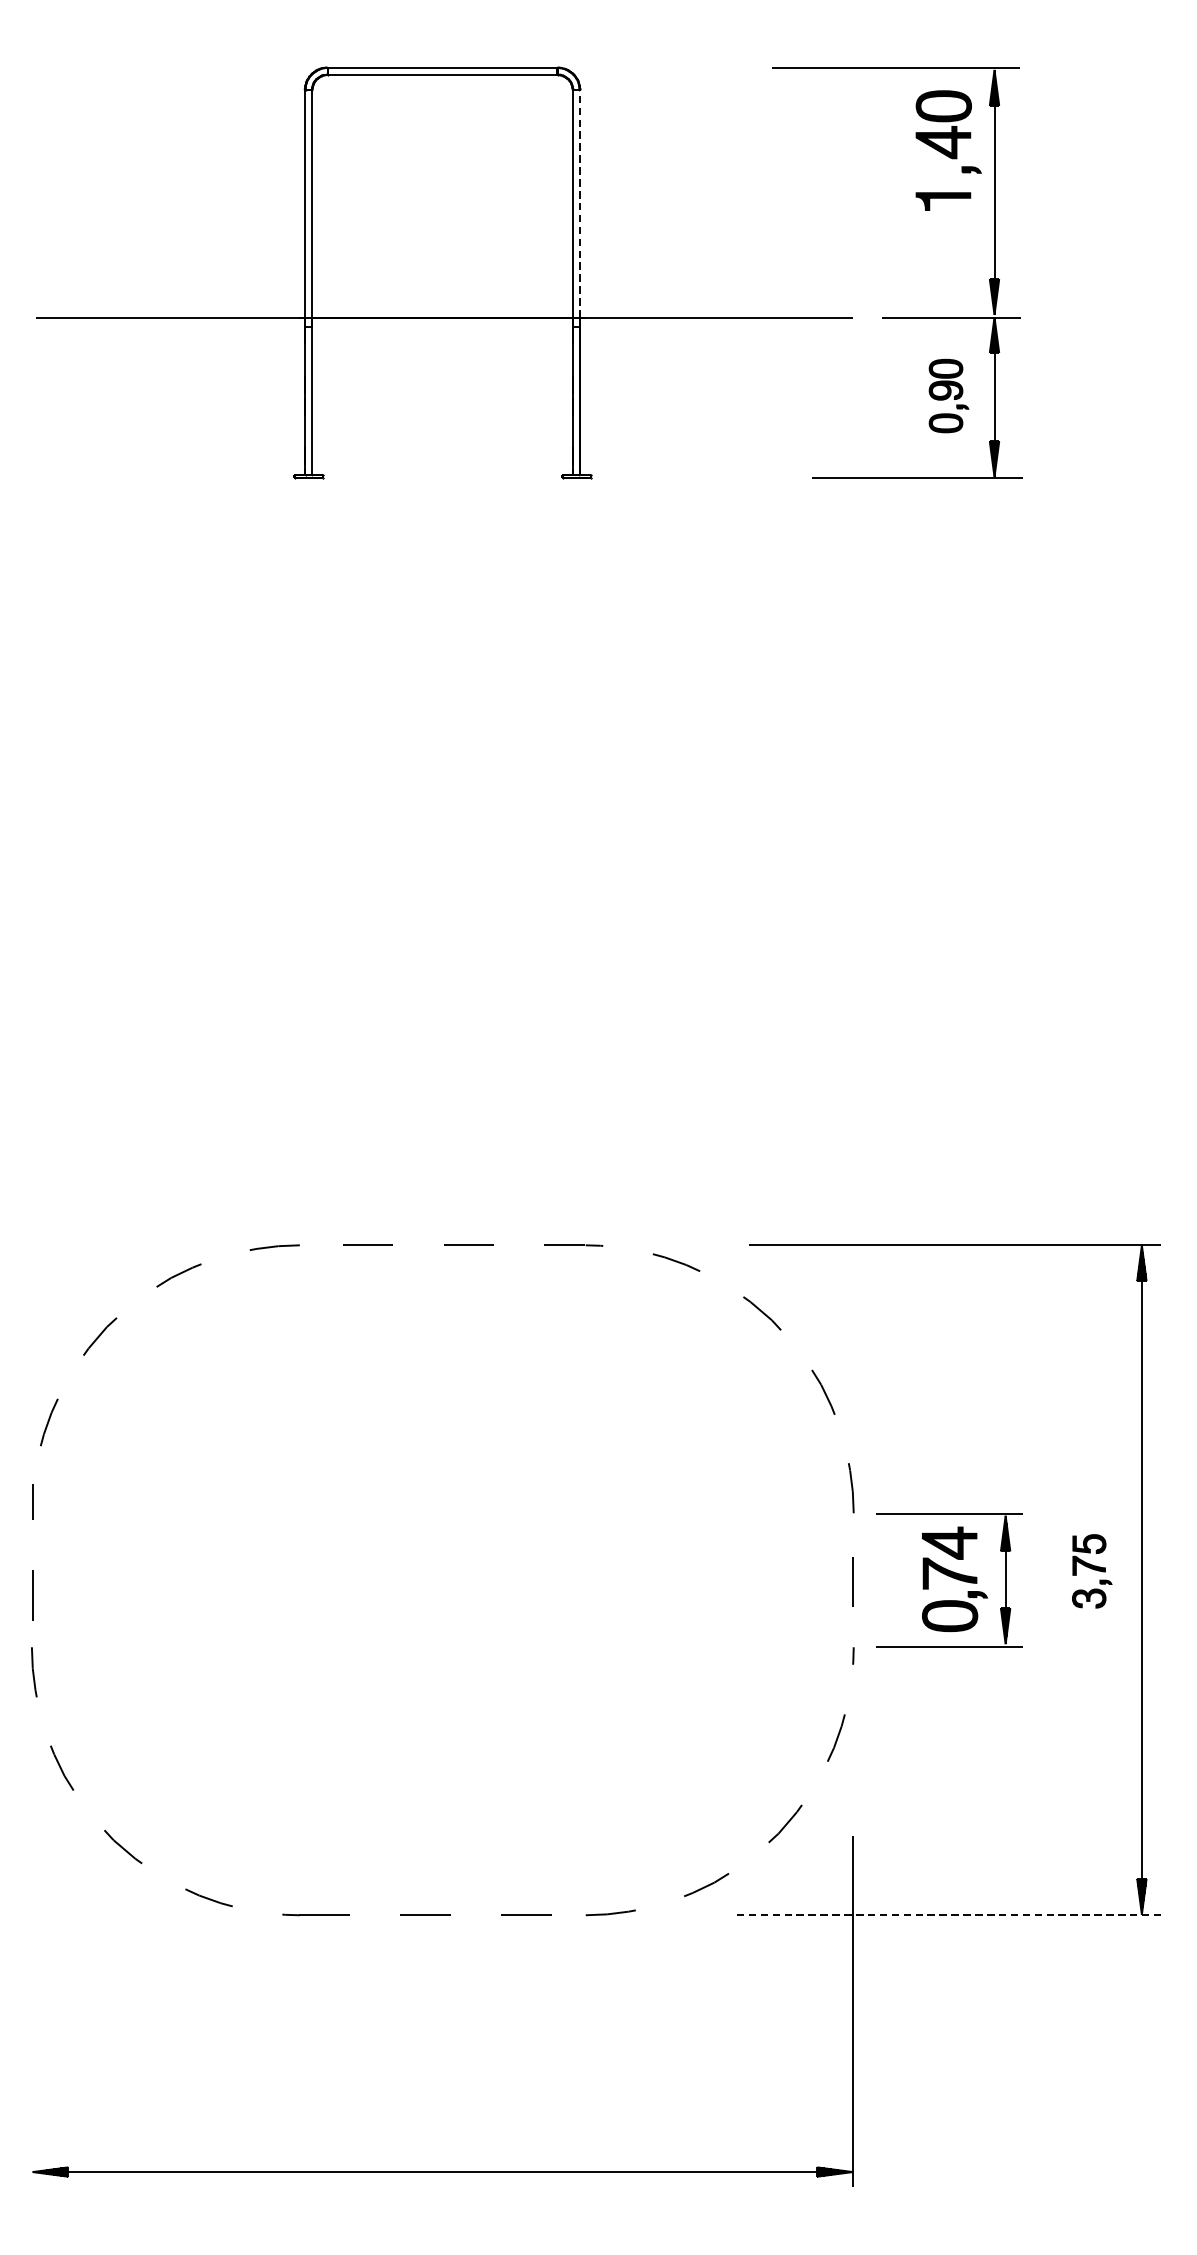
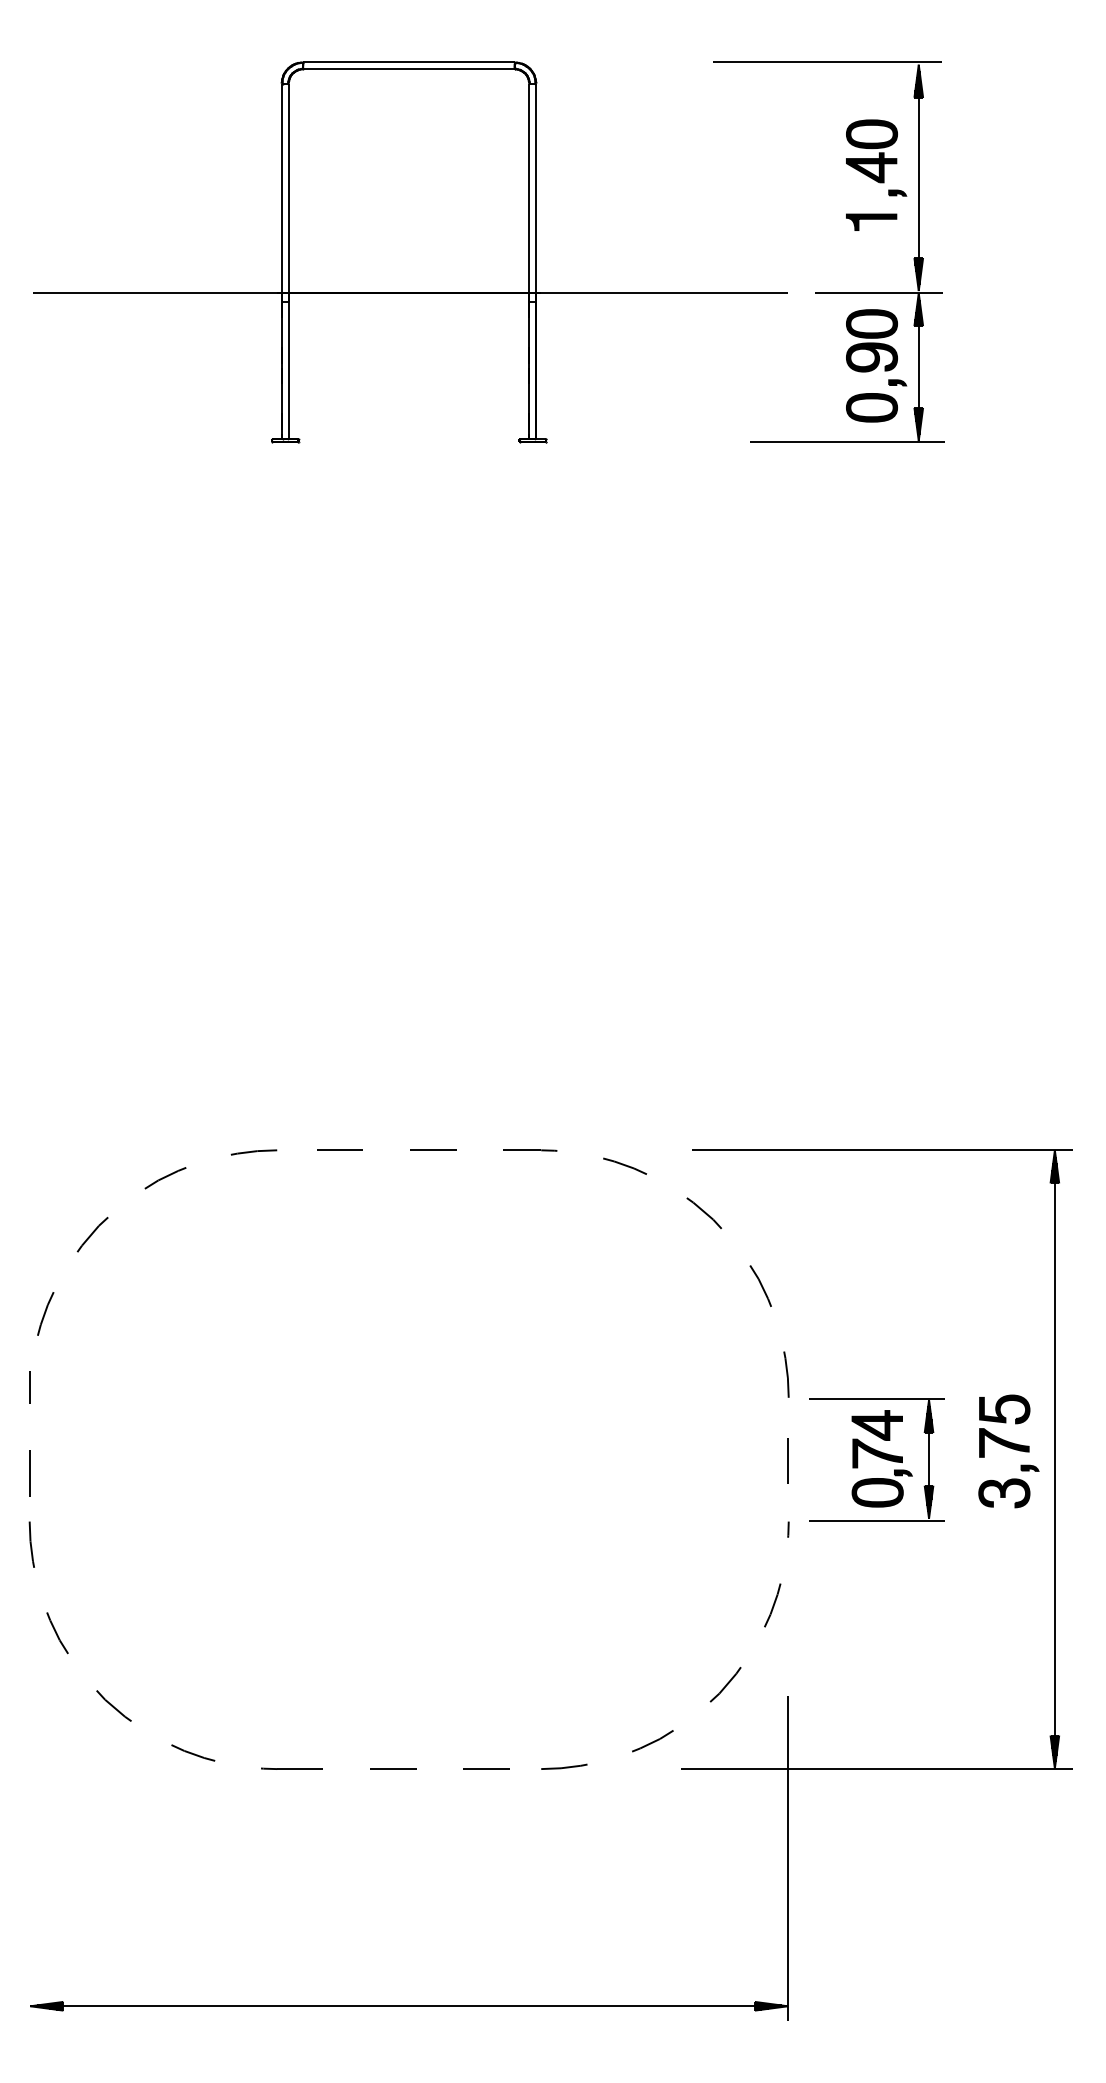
part: (948, 149) -> (876, 174), moved
line: (580, 203) -> (536, 188), dashed -> solid
part: (948, 395) -> (876, 365), size x1.67
part: (1091, 1571) -> (1008, 1451), size x1.67
line: (948, 1915) -> (876, 1769), dashed -> solid

